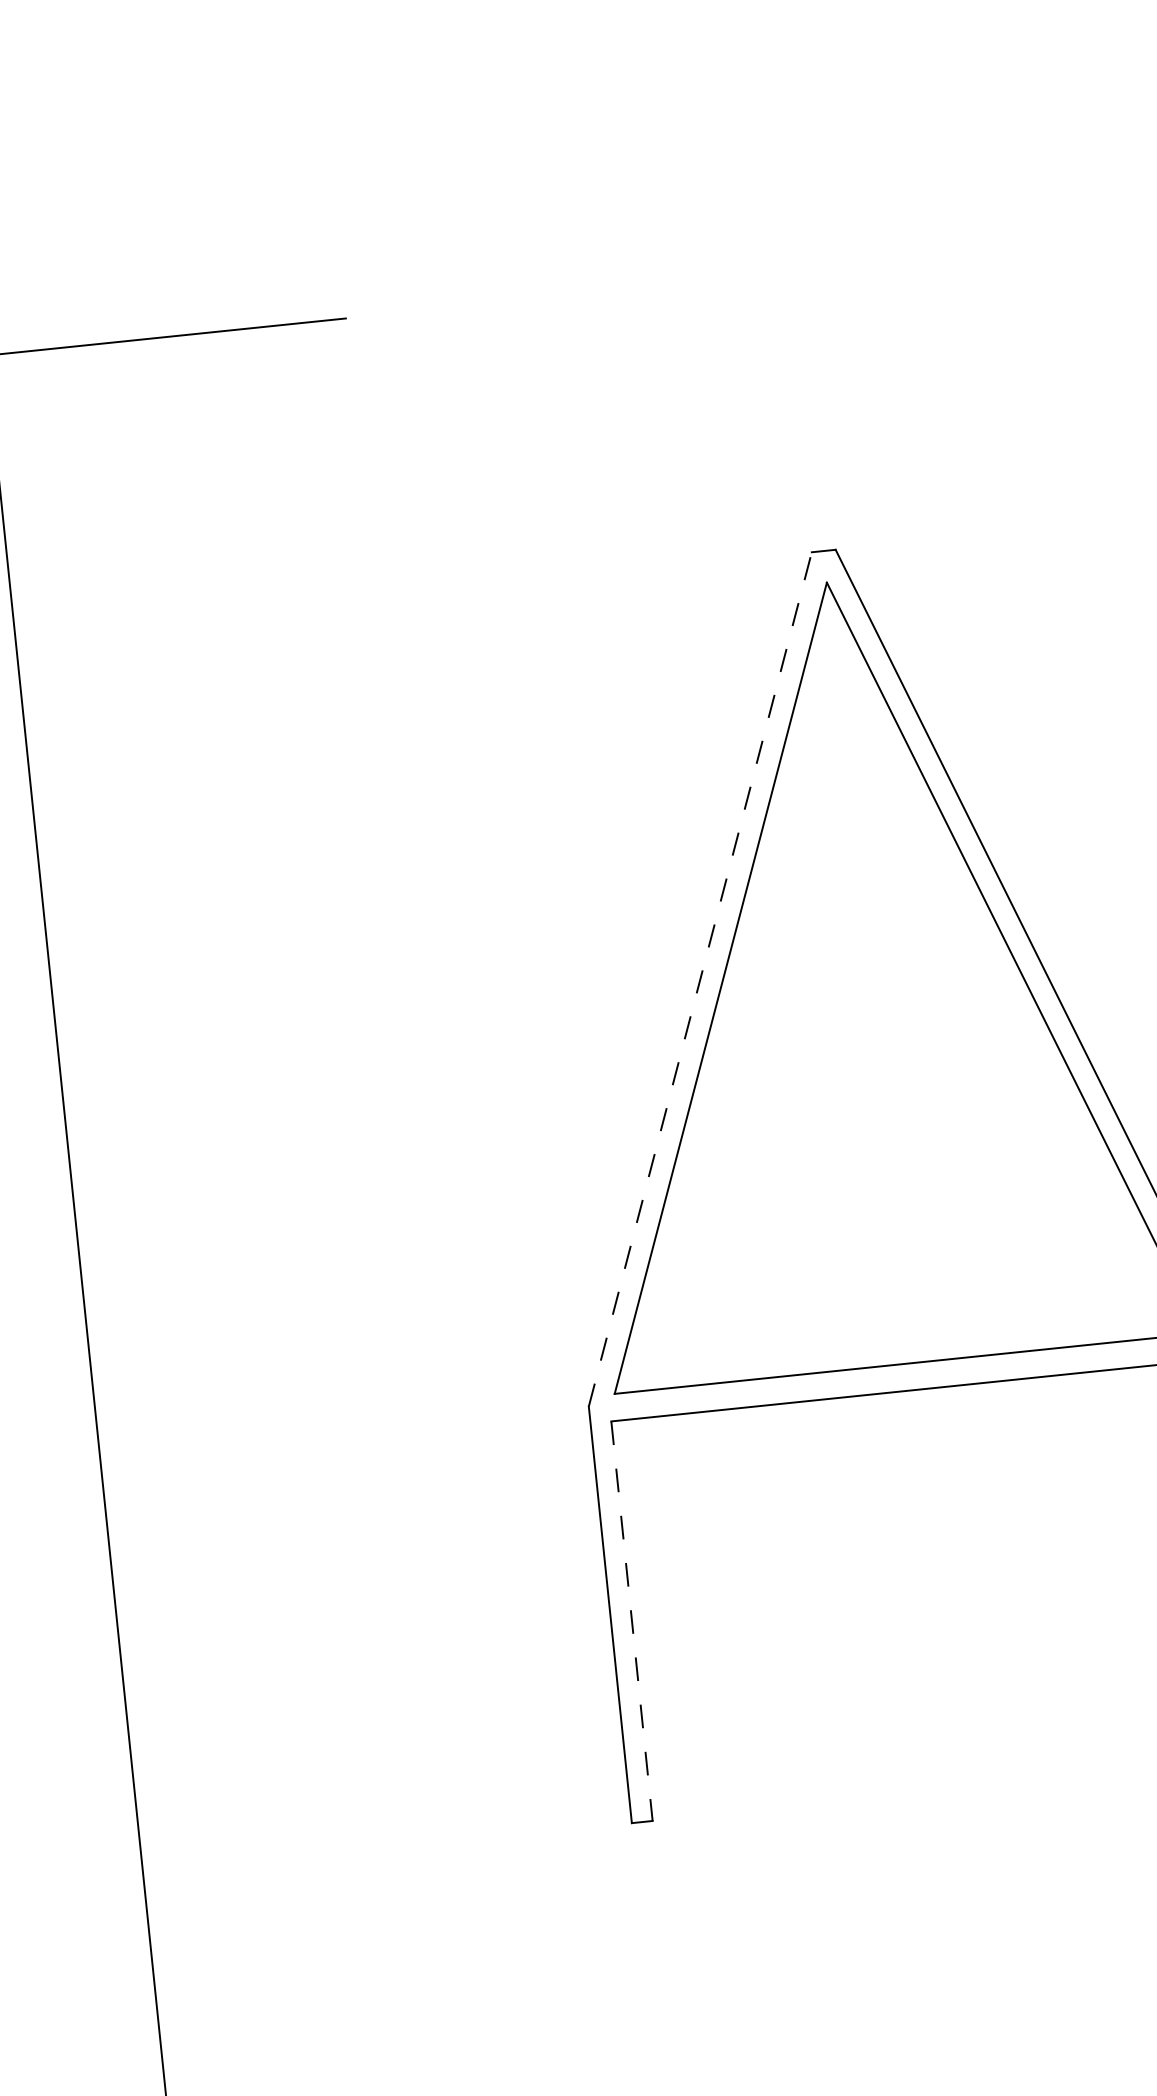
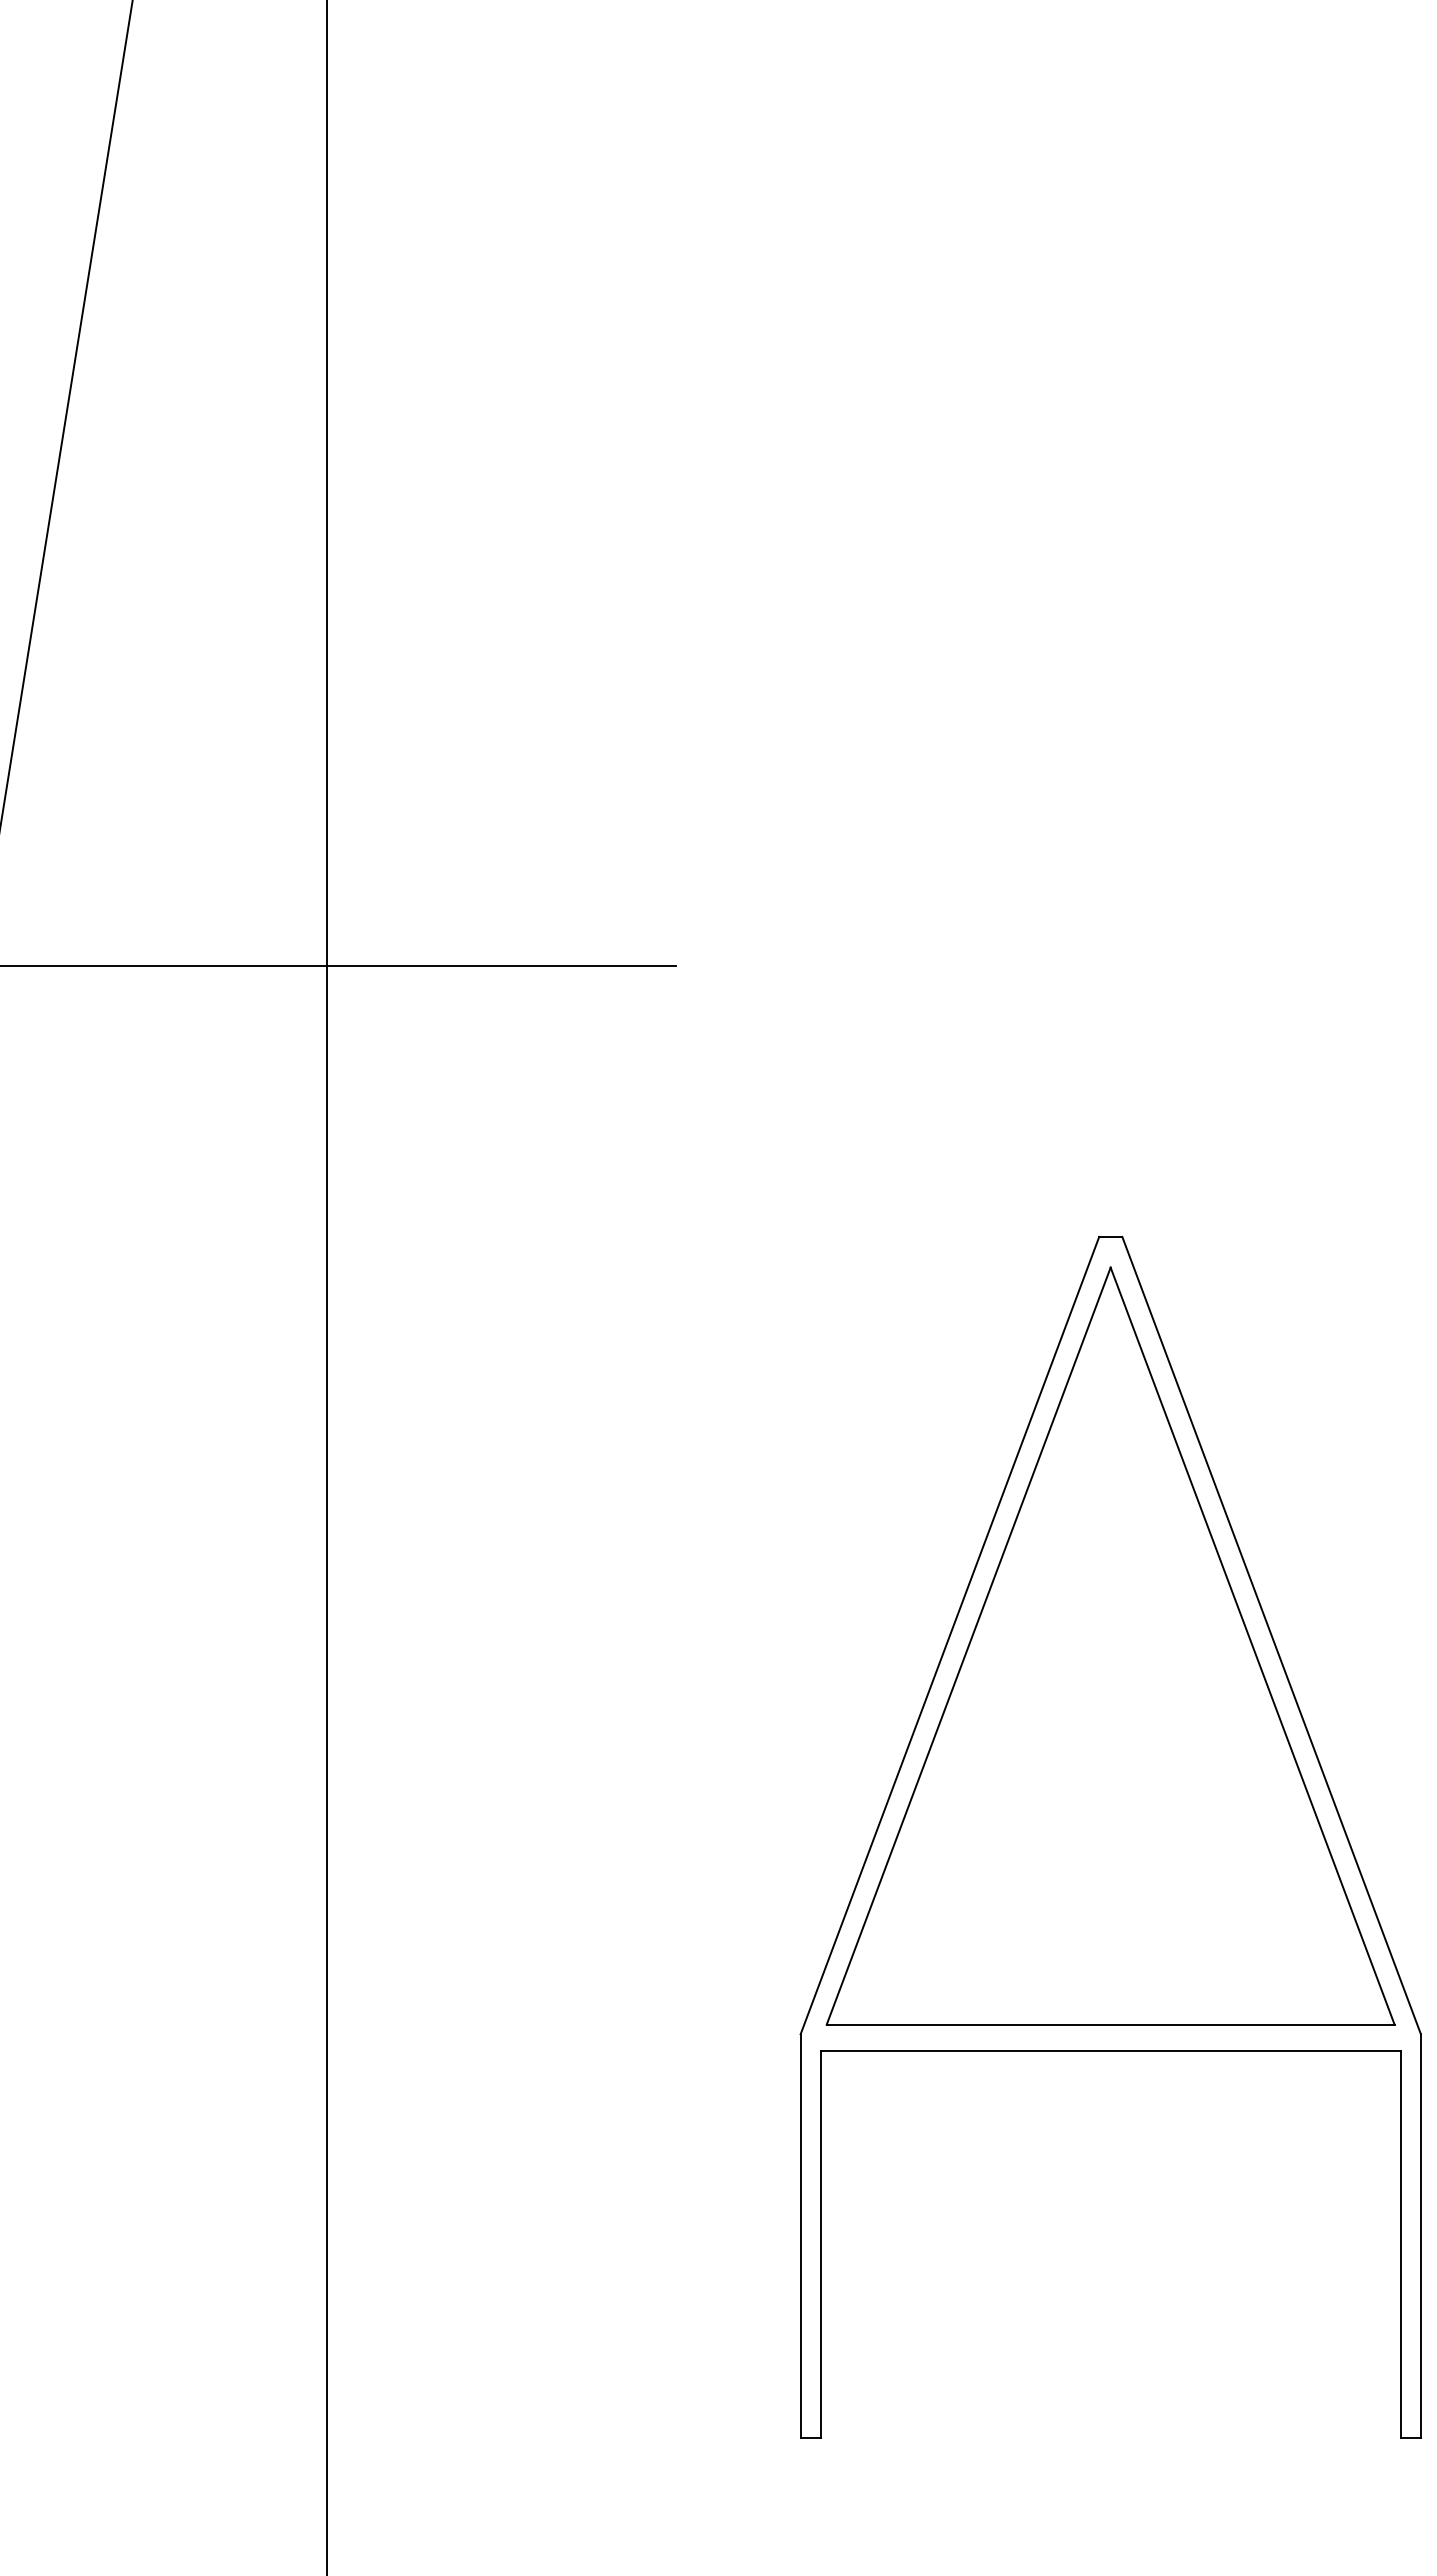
line: (699, 979) -> (949, 1635), dashed -> solid
line: (631, 1621) -> (820, 2244), dashed -> solid

